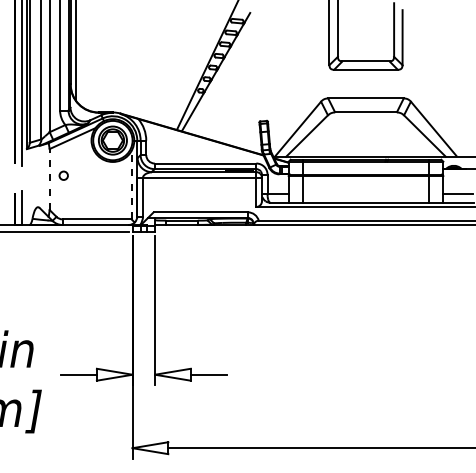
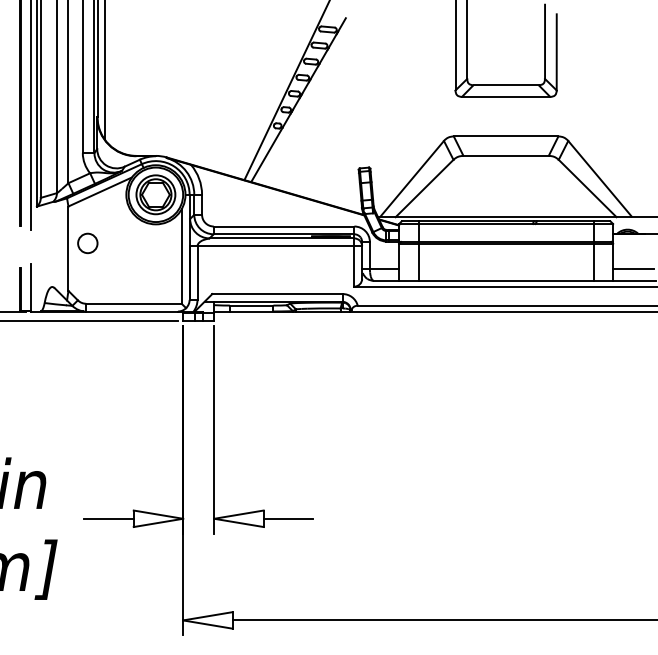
circle: (63, 175) -> (87, 243), size x1.67
line: (49, 179) -> (68, 248), dashed -> solid
line: (131, 185) -> (181, 256), dashed -> solid

